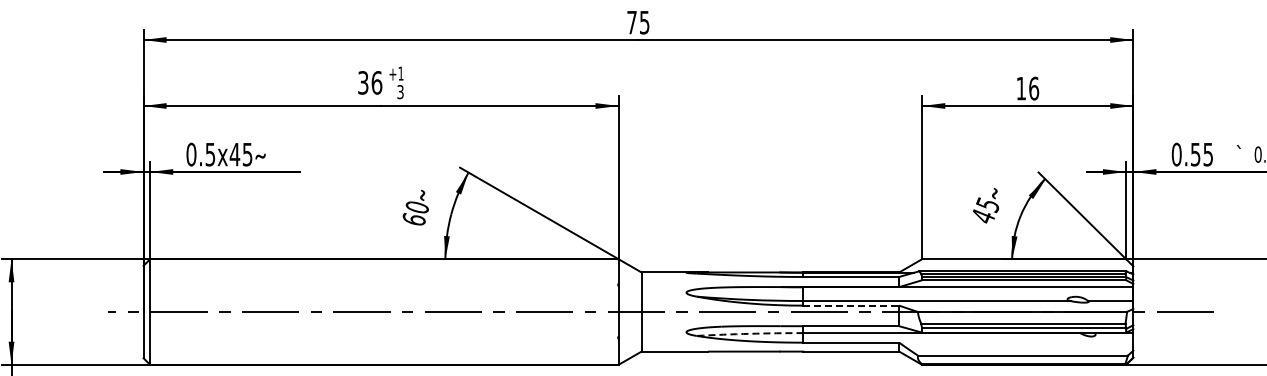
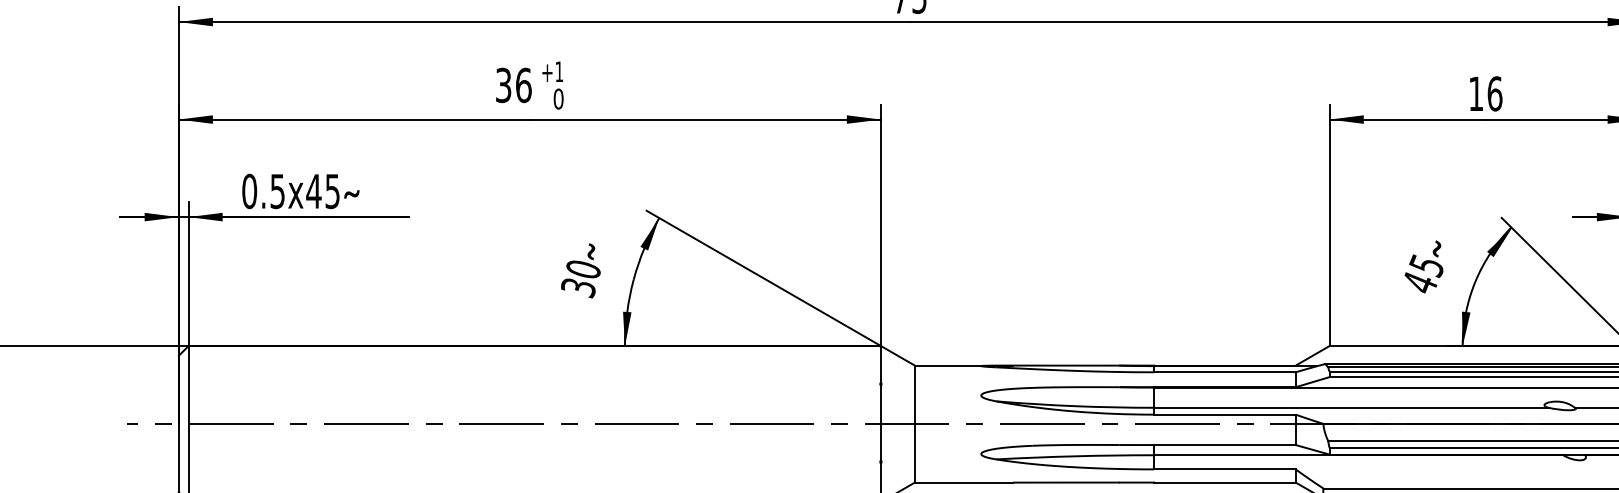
text: (400, 92) -> (558, 99), 3 -> 0
text: (413, 219) -> (577, 287), 60 -> 30
line: (851, 305) -> (1225, 414), dashed -> solid
arc: (750, 333) -> (1075, 455), dashed -> solid

